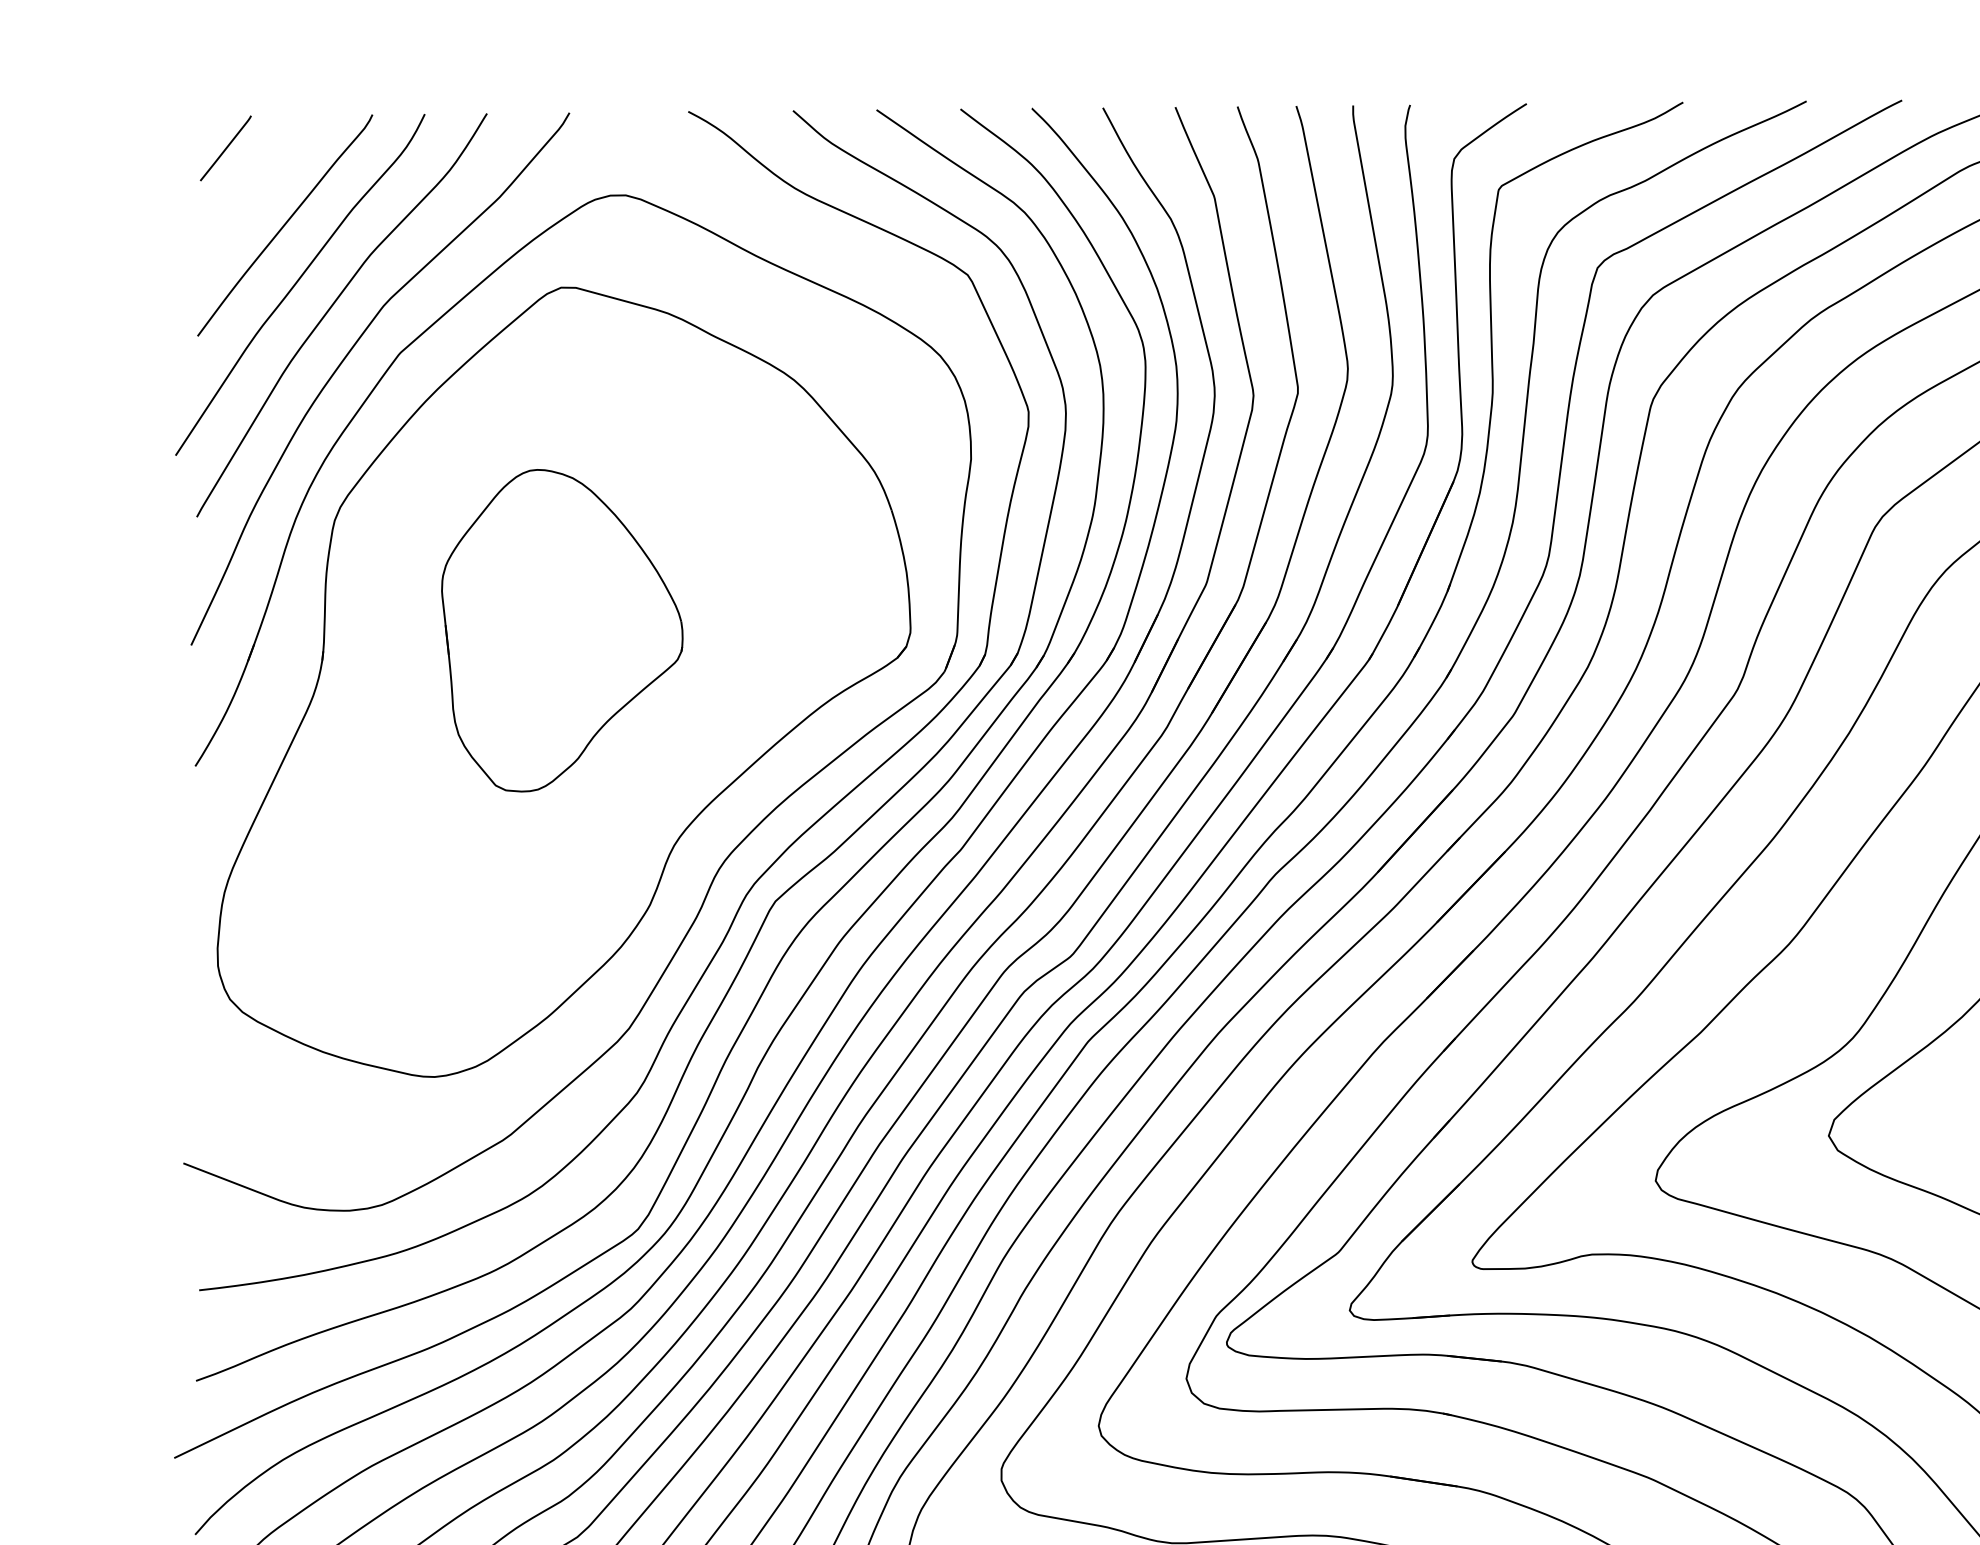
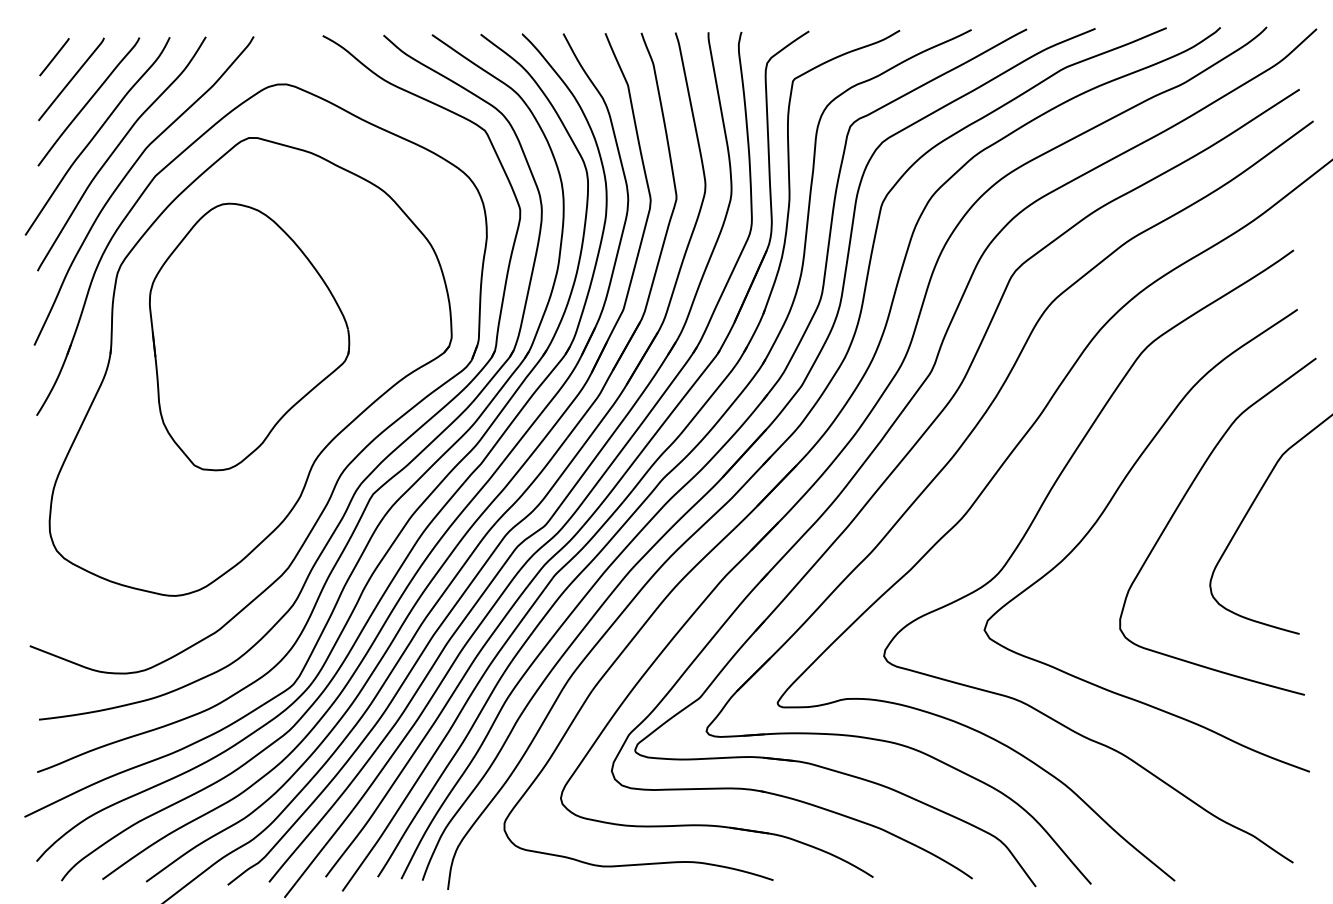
line: (255, 186) -> (71, 79), added
part: (562, 629) -> (249, 336), size x1.43

